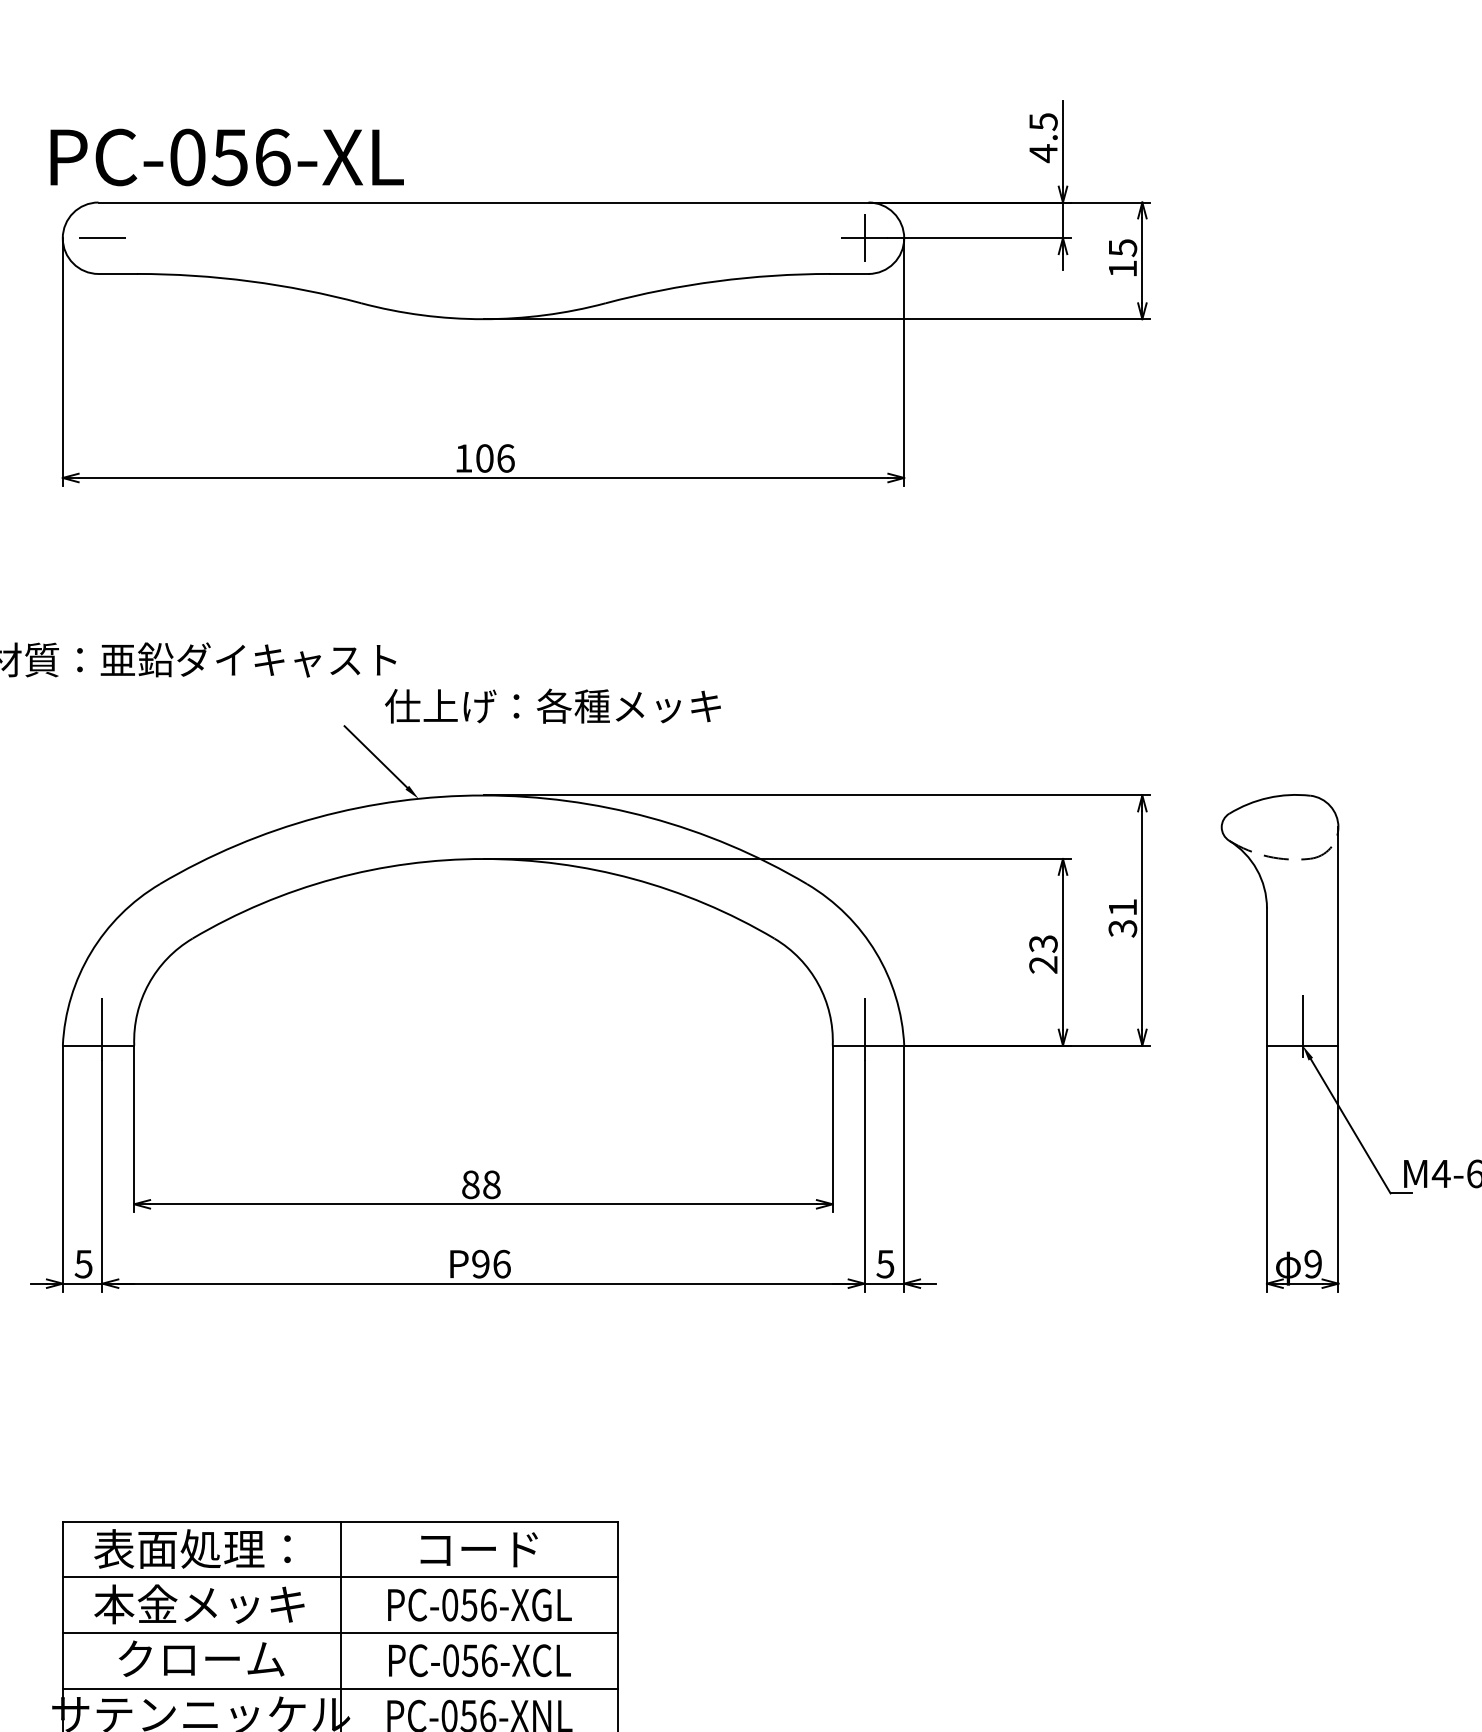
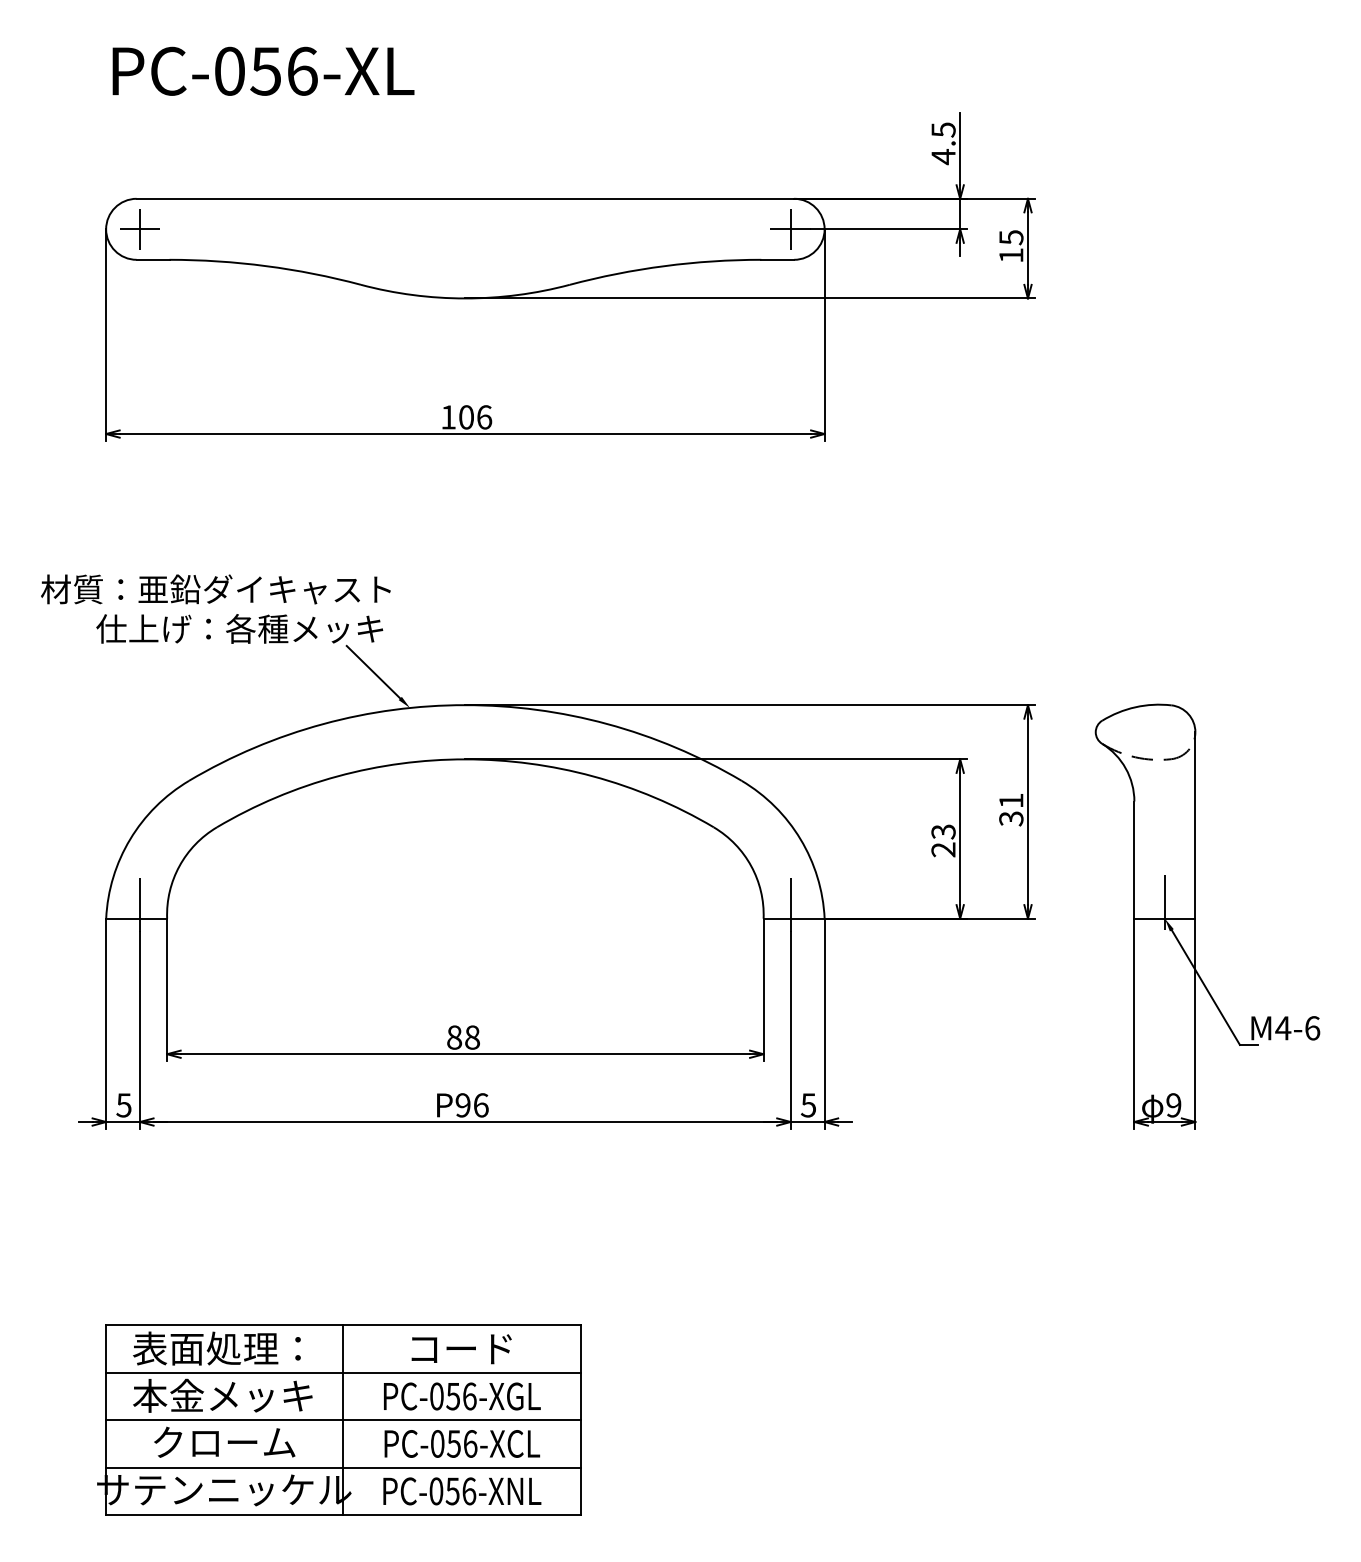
text: (227, 156) -> (263, 70), moved
line: (103, 237) -> (140, 228), added
text: (552, 705) -> (239, 628), moved

